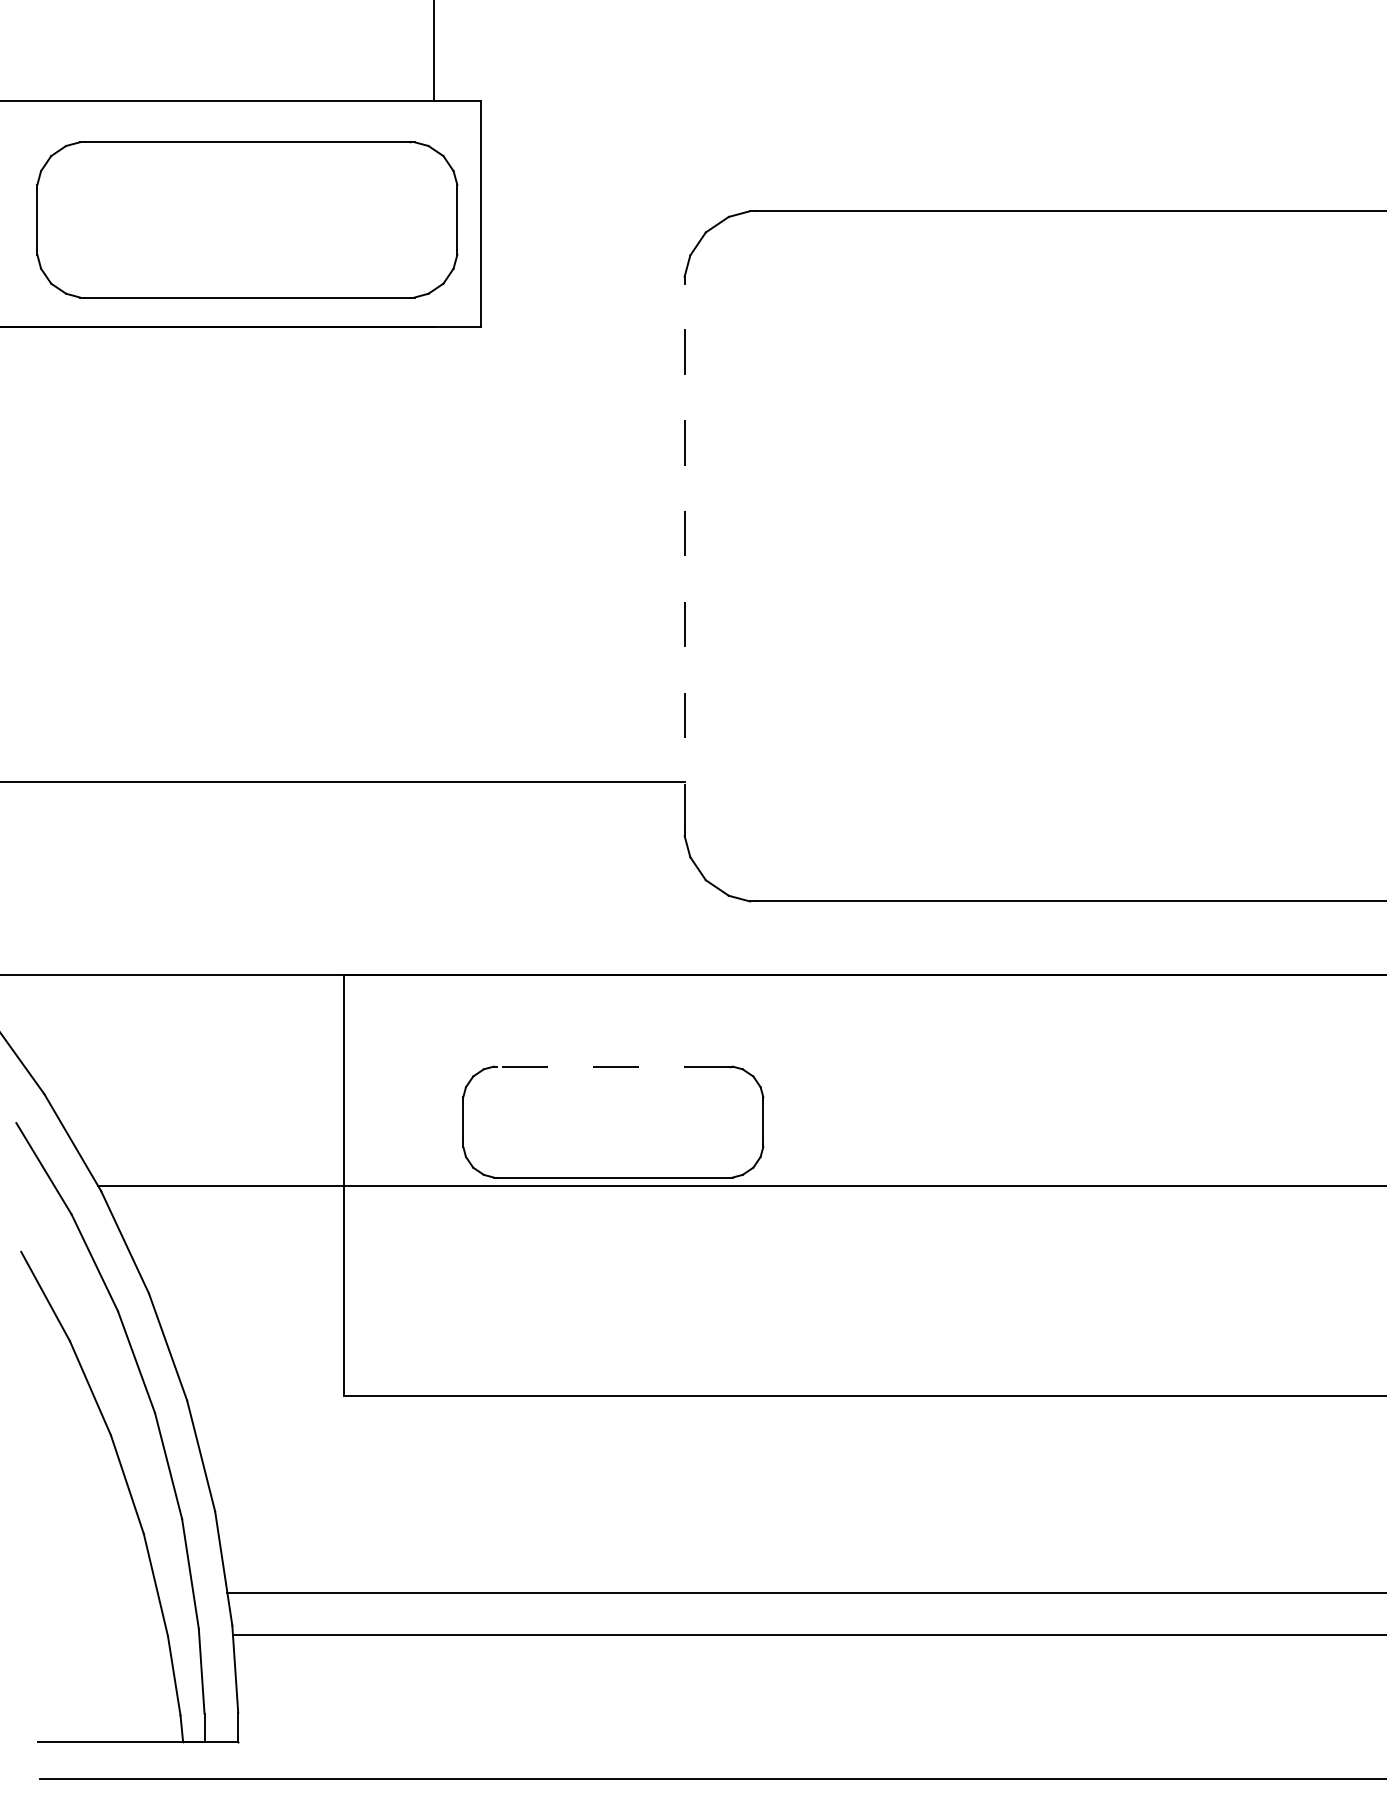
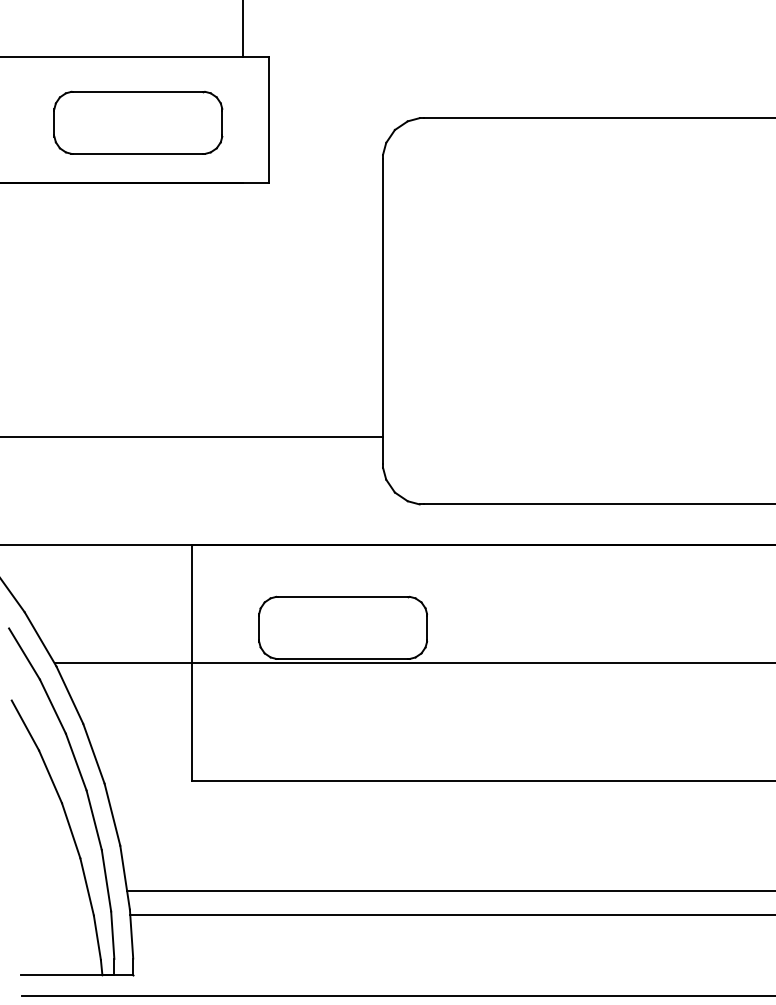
part: (247, 218) -> (138, 122), size x0.71
line: (685, 556) -> (383, 311), dashed -> solid
line: (612, 1065) -> (342, 596), dashed -> solid

